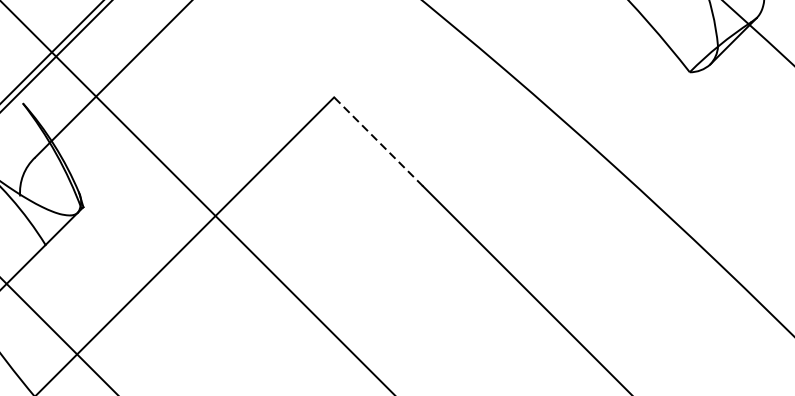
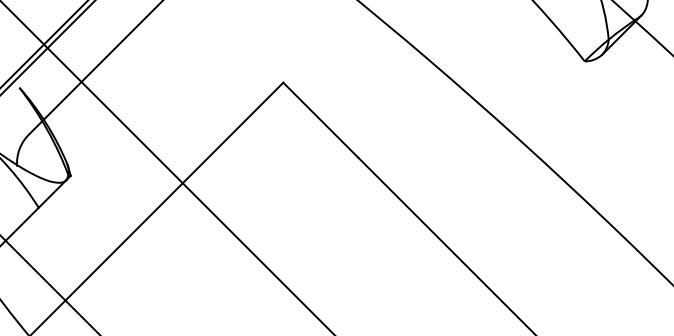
line: (378, 141) -> (320, 120), dashed -> solid

